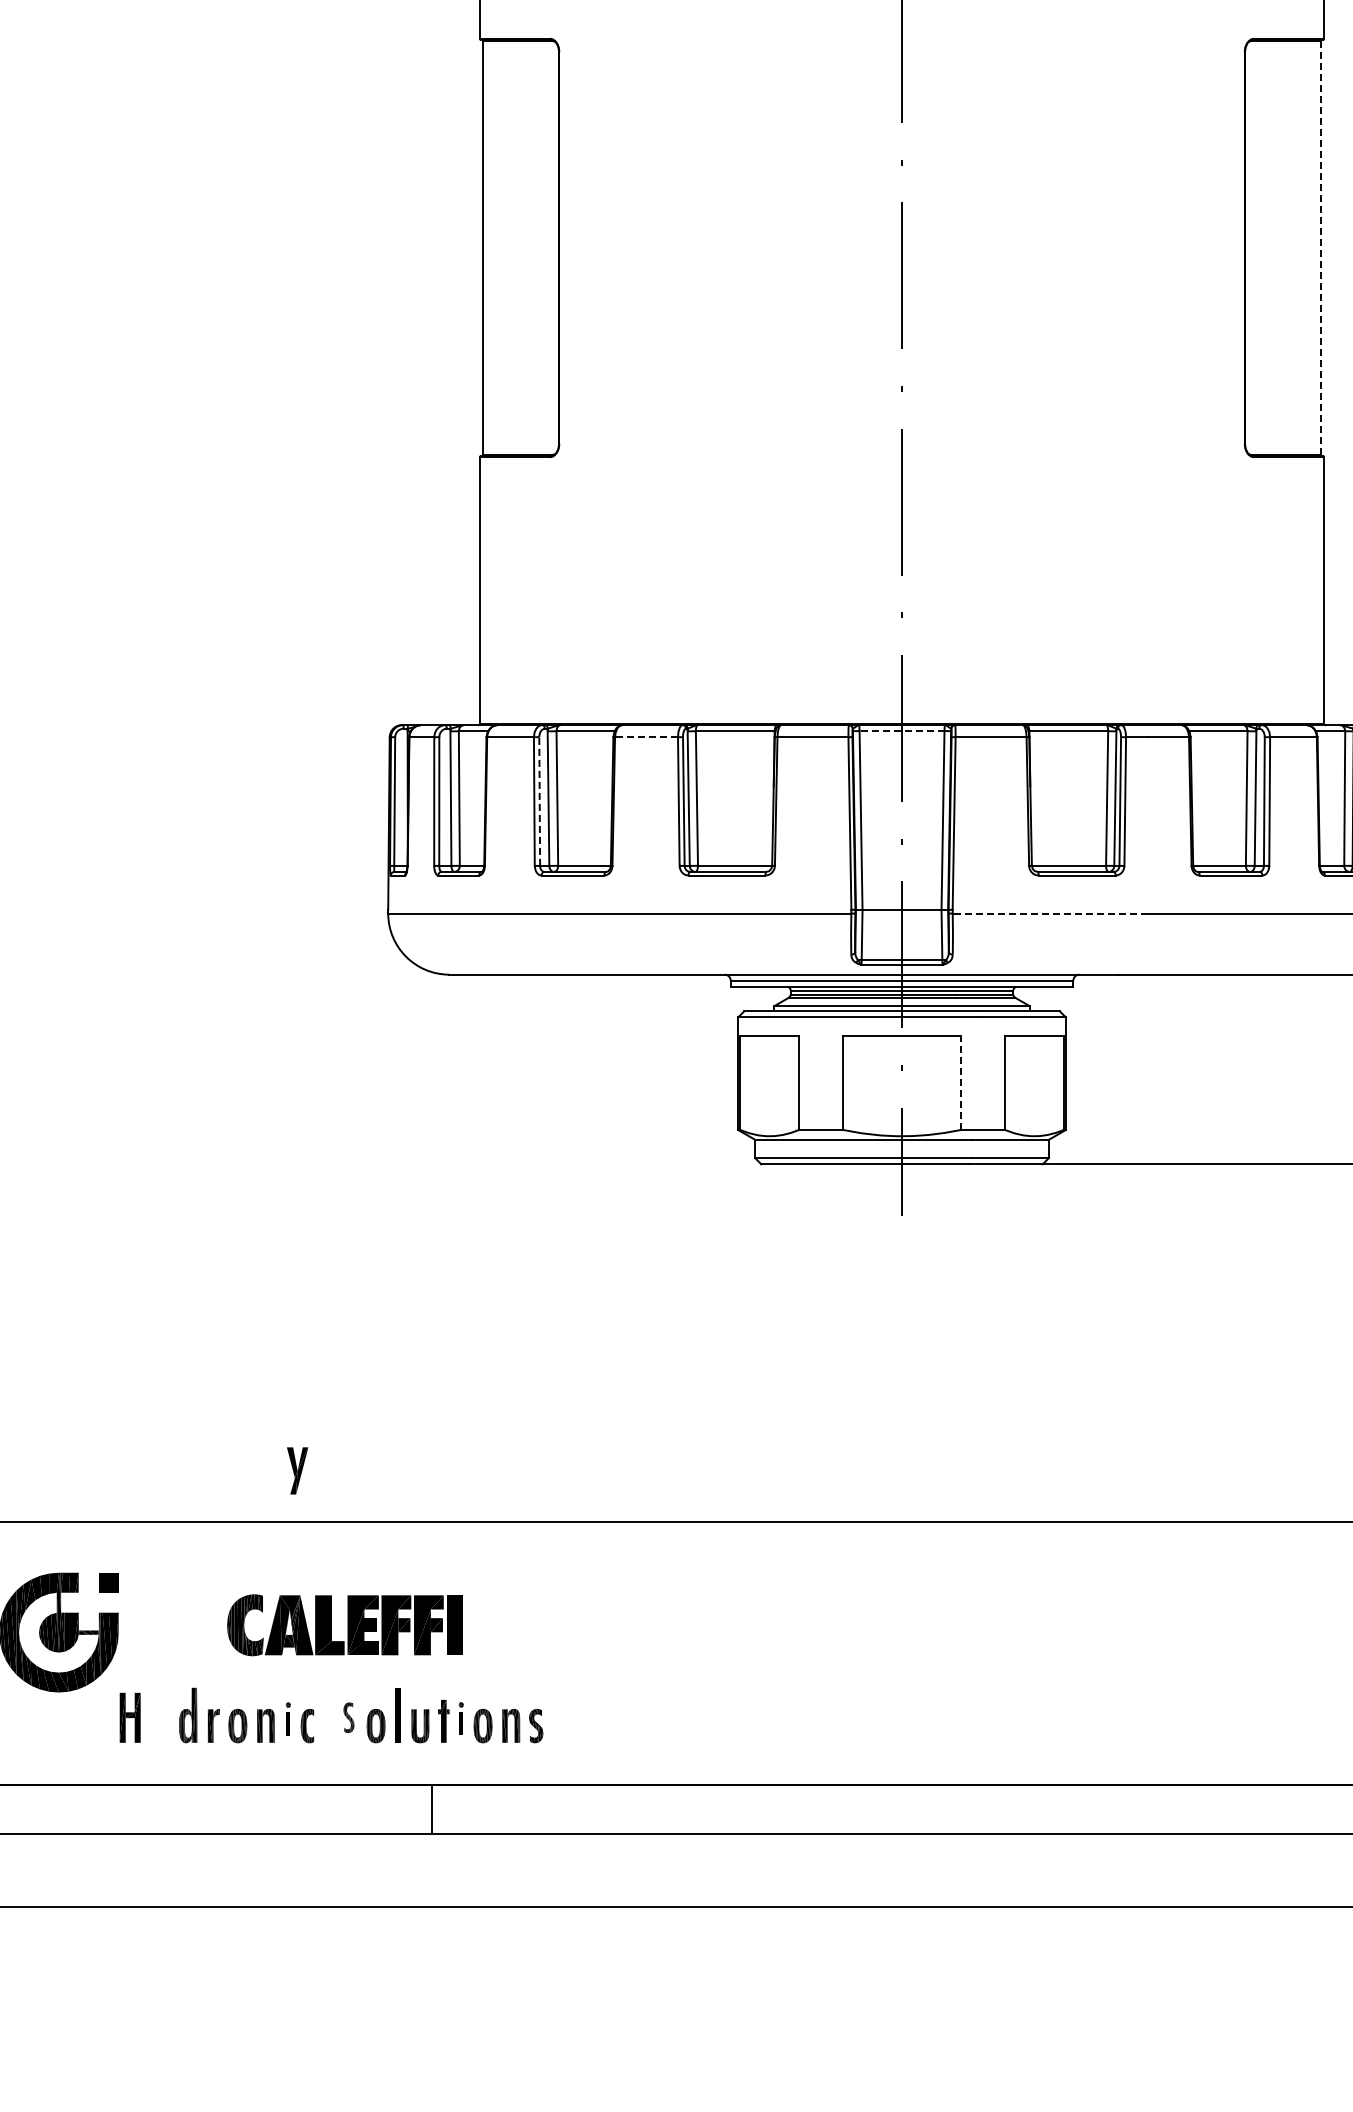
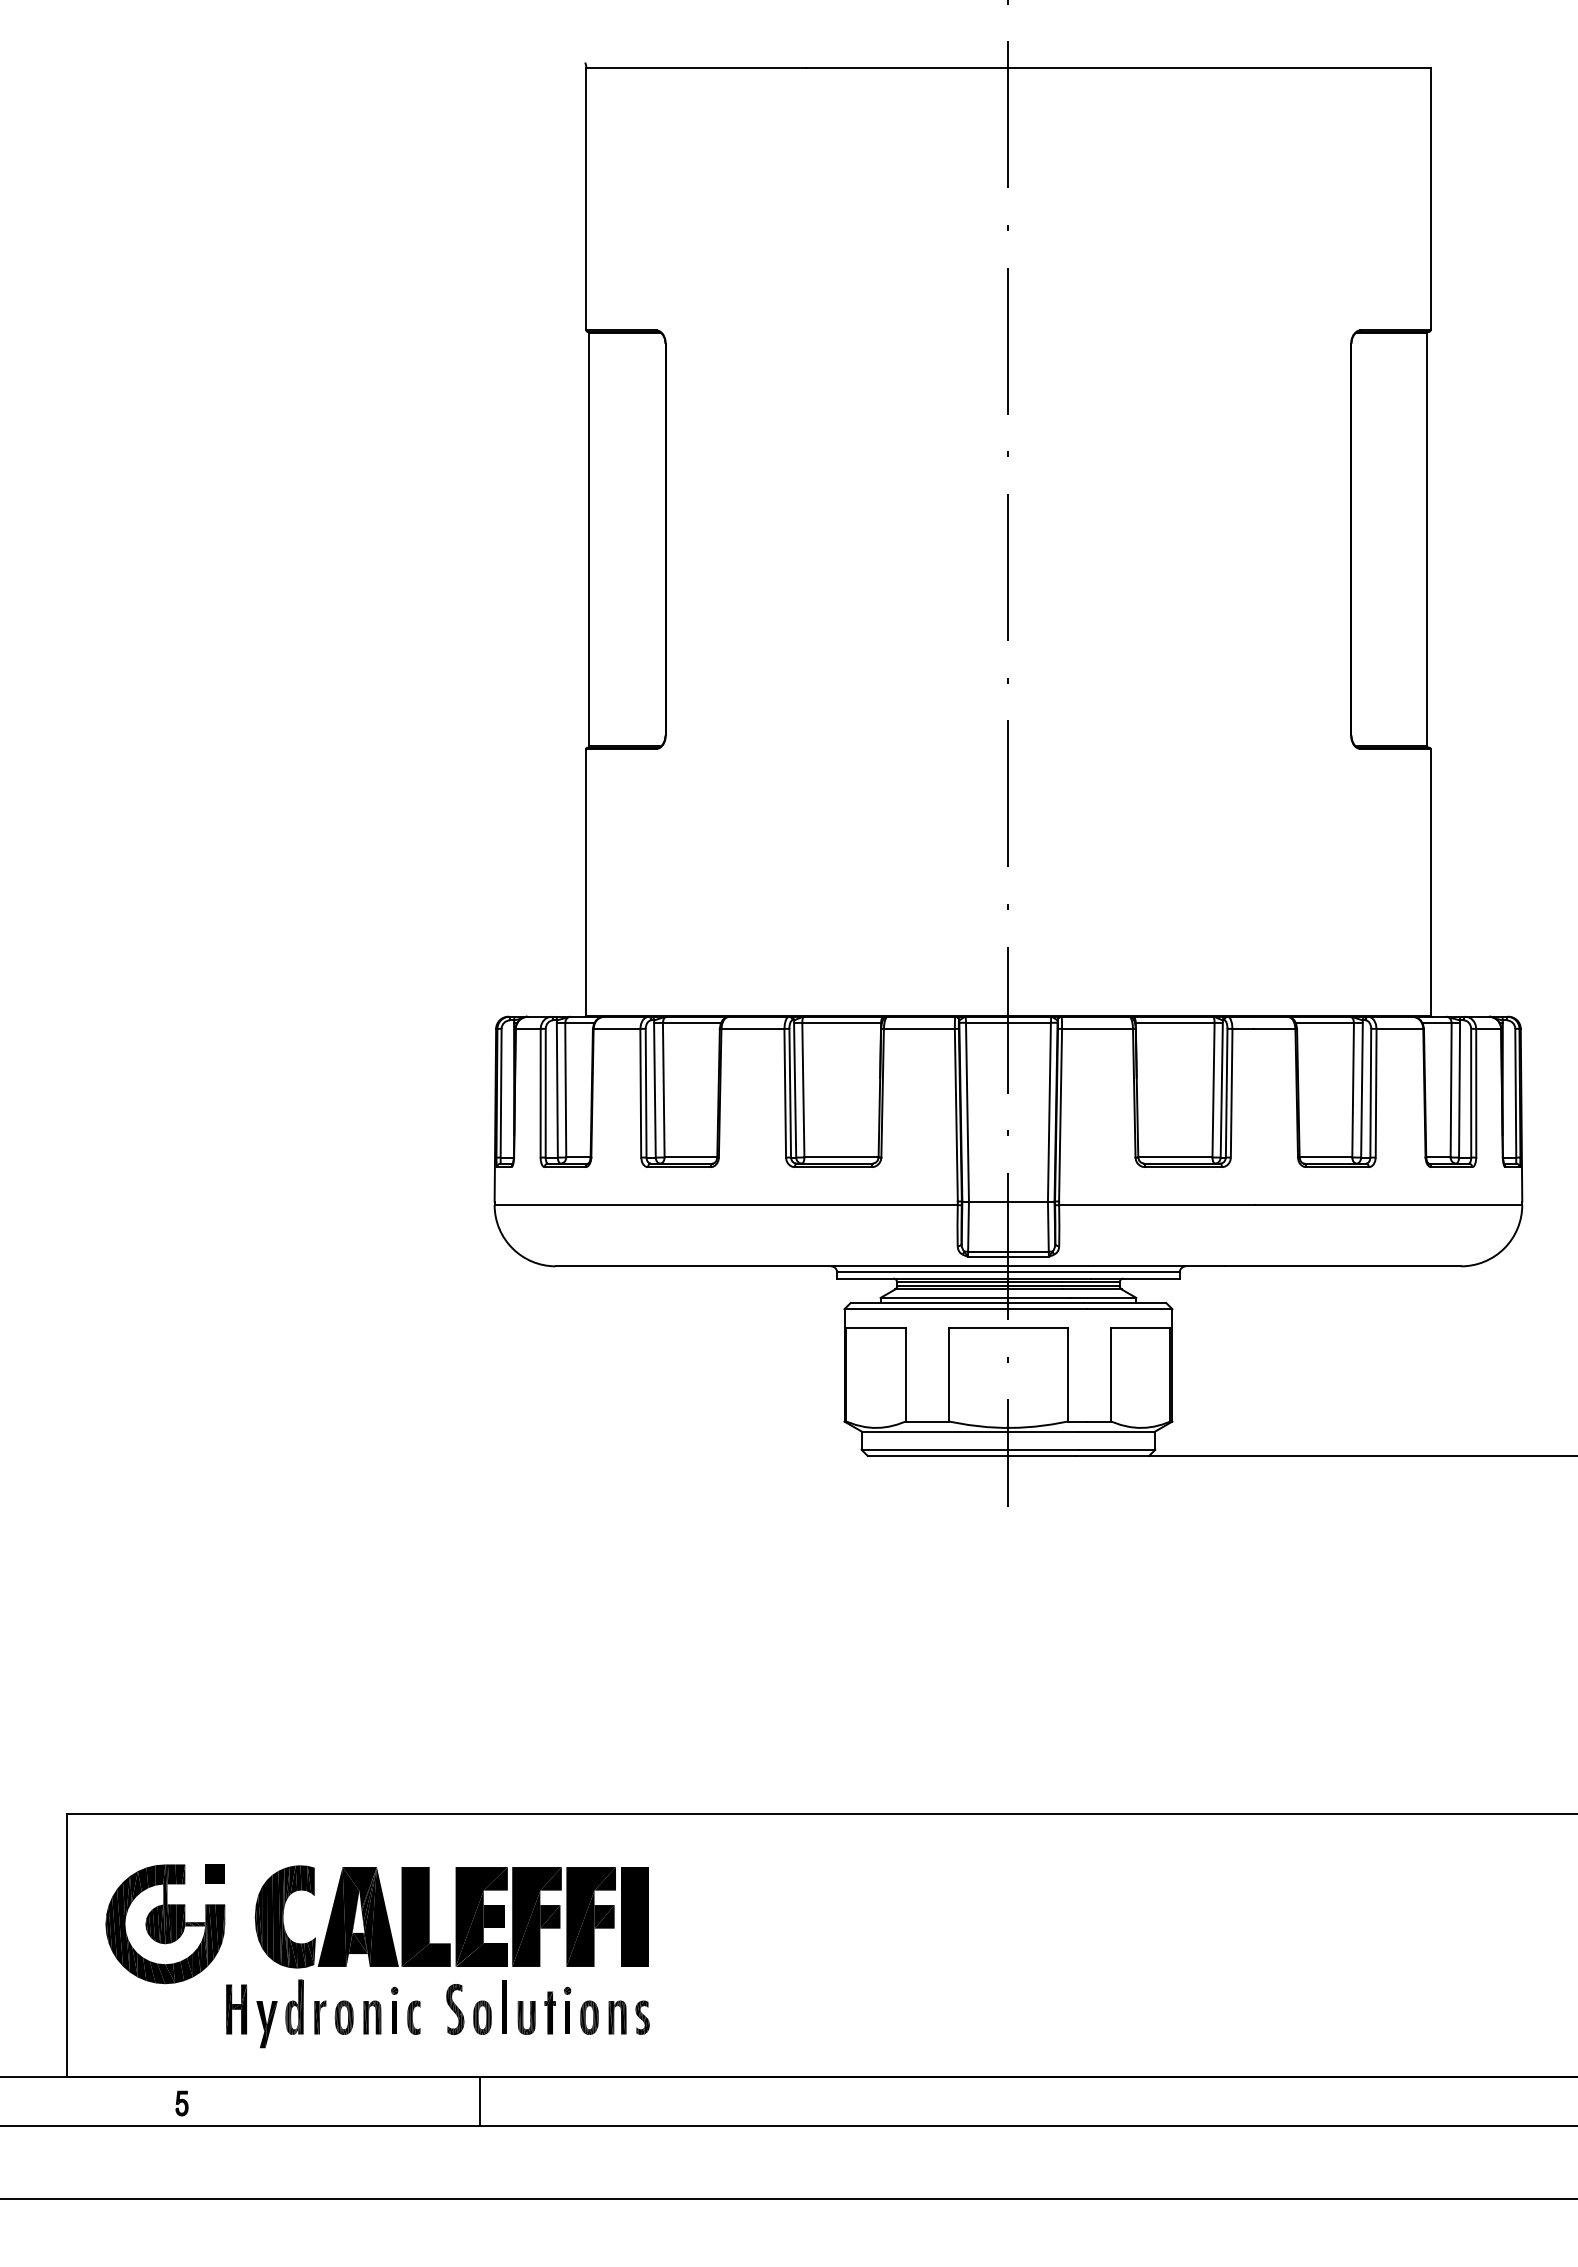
line: (1321, 247) -> (1427, 539), dashed -> solid
line: (901, 730) -> (1007, 1022), dashed -> solid
line: (646, 736) -> (752, 1028), dashed -> solid
line: (540, 800) -> (646, 1092), dashed -> solid
line: (1050, 913) -> (1156, 1205), dashed -> solid
line: (961, 1082) -> (1067, 1374), dashed -> solid
part: (297, 1470) -> (266, 2024), moved
part: (345, 1624) -> (451, 1916), size x1.67
part: (349, 1717) -> (455, 2009), size x1.67
part: (461, 1717) -> (567, 2009), size x1.43
part: (288, 1718) -> (394, 2010), size x1.43
line: (431, 1808) -> (479, 2100), moved
part: (75, 1811) -> (181, 2103), added

